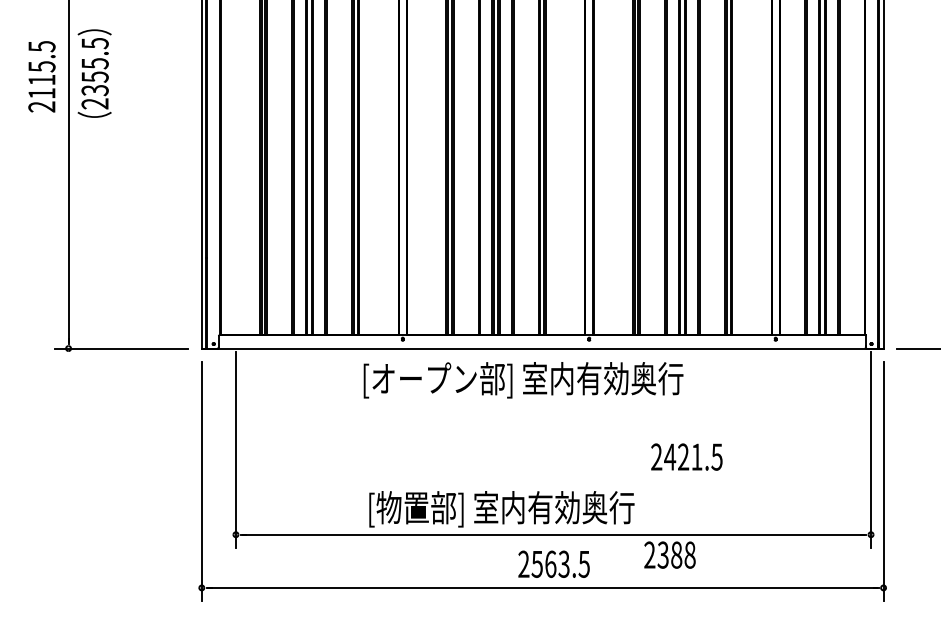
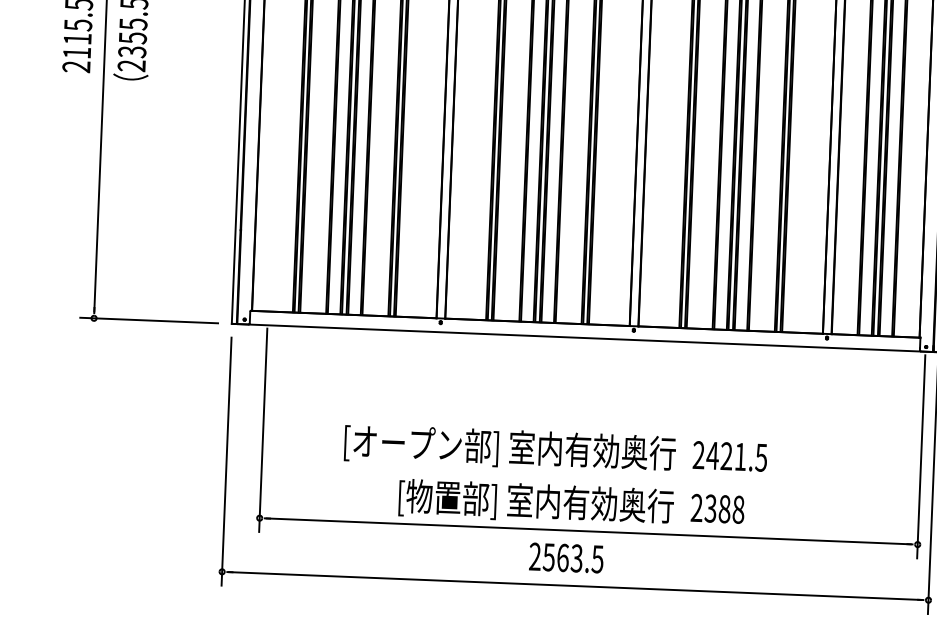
text: (523, 380) -> (510, 449), moved
text: (669, 554) -> (717, 508), moved
text: (553, 563) -> (565, 557), moved

